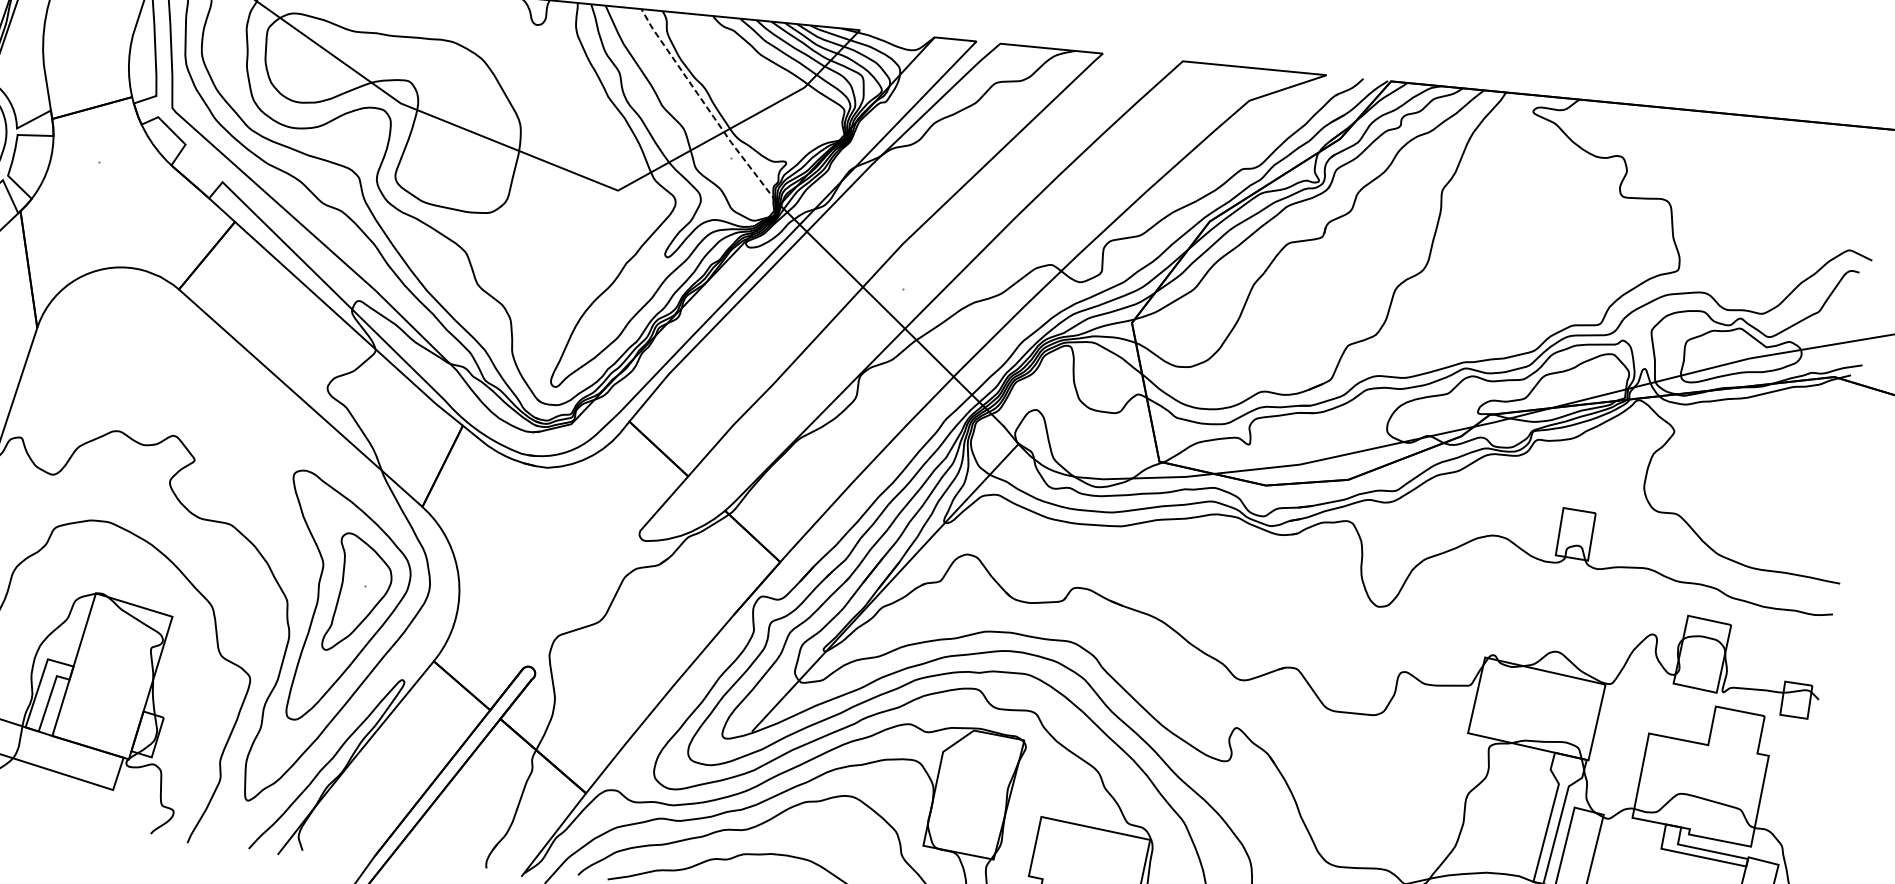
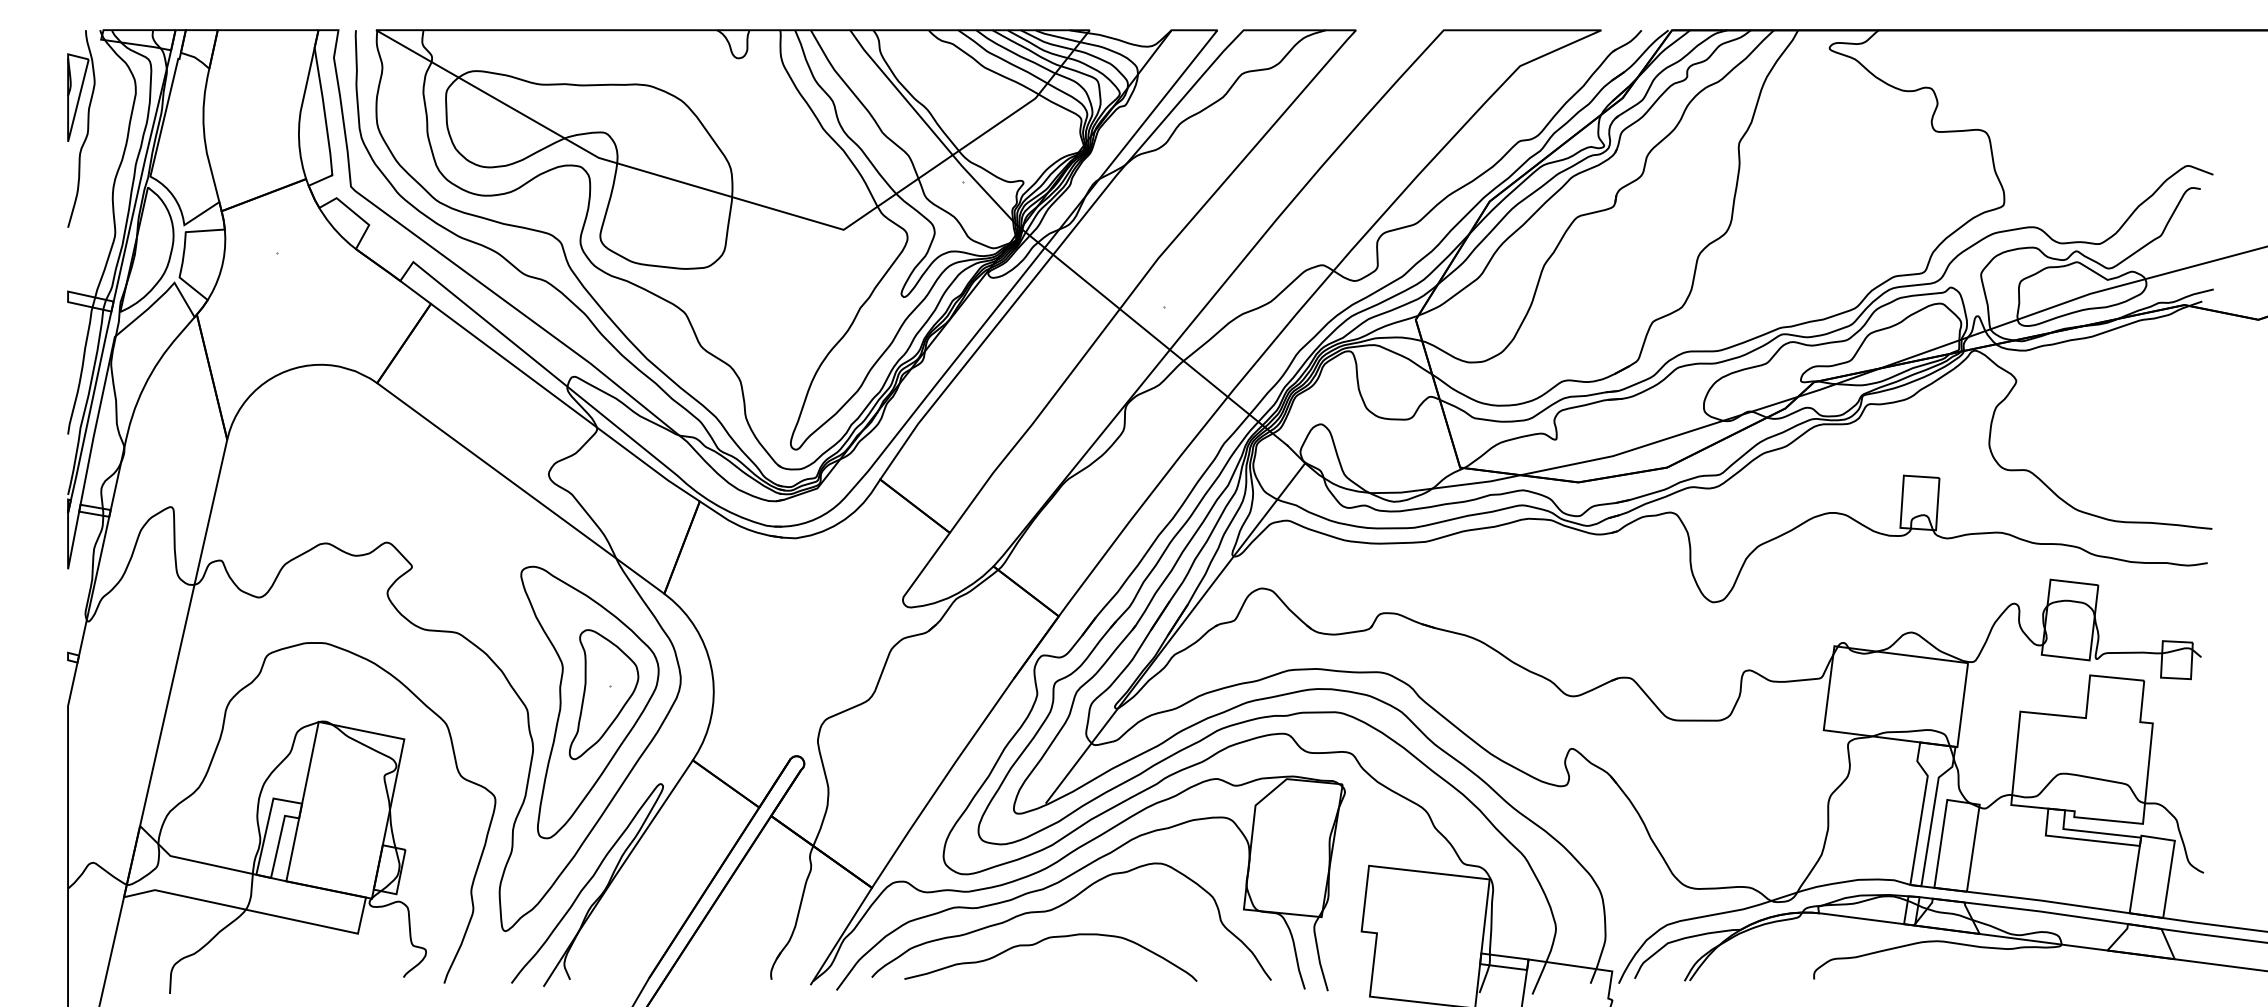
line: (706, 105) -> (930, 128), dashed -> solid

